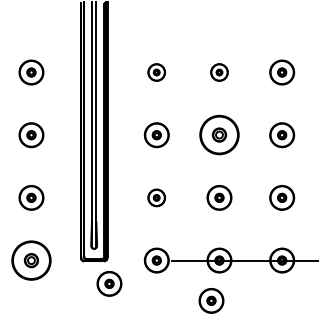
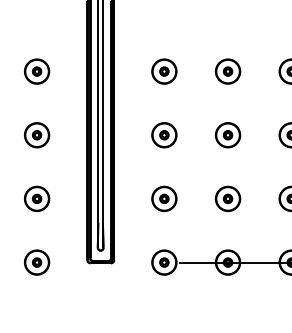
part: (156, 72) -> (164, 71), size x1.43
part: (219, 72) -> (228, 71), size x1.43
part: (219, 135) -> (228, 135), size x0.62
part: (156, 197) -> (164, 198), size x1.43
part: (31, 260) -> (37, 262), size x0.62
part: (109, 283) -> (116, 285), removed
part: (211, 300) -> (219, 303), removed

